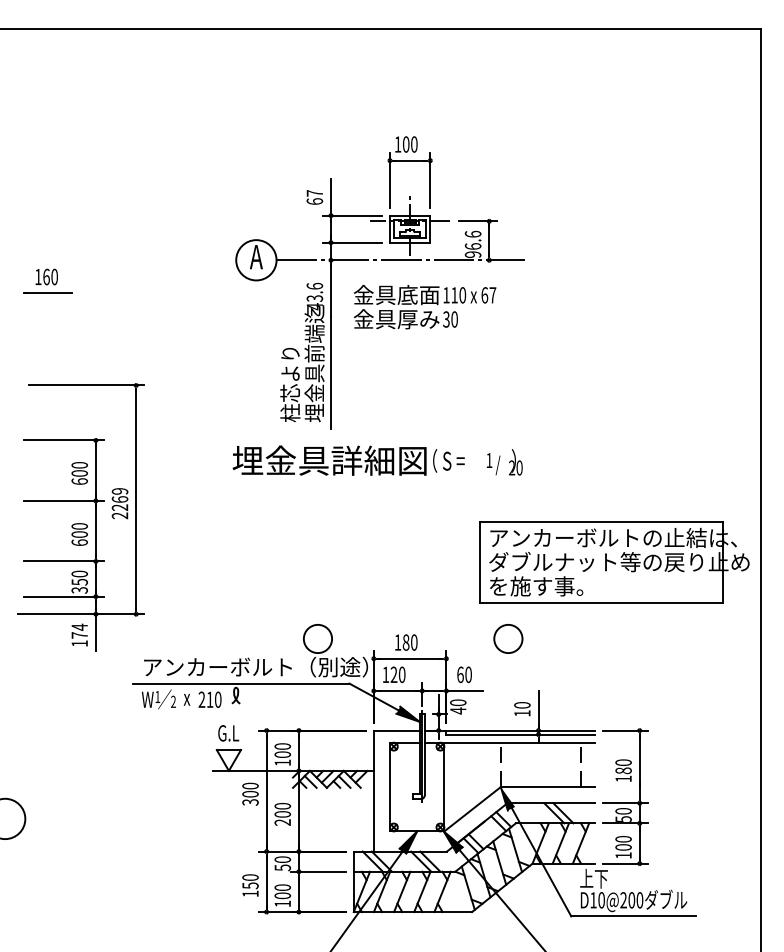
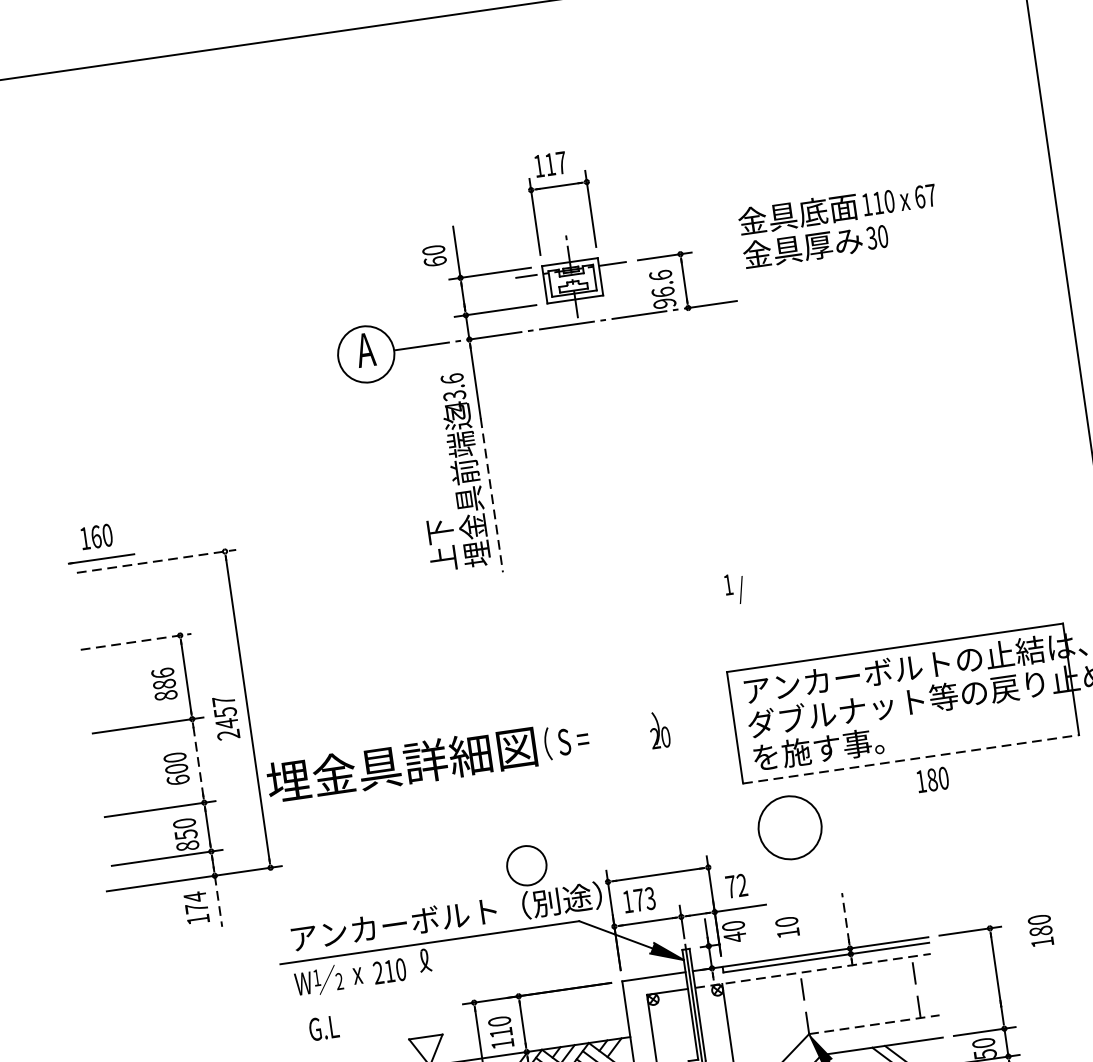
text: (410, 144) -> (556, 163), 100 -> 117
text: (314, 193) -> (433, 250), 67 -> 60
part: (47, 280) -> (98, 541), moved
text: (425, 307) -> (840, 225), moved
line: (331, 372) -> (492, 494), solid -> dashed
text: (290, 384) -> (438, 519), 柱芯より -> 上下
line: (86, 385) -> (156, 561), solid -> dashed
line: (64, 440) -> (136, 641), solid -> dashed
text: (377, 460) -> (467, 755), moved
text: (79, 472) -> (163, 683), 600 -> 886
text: (119, 499) -> (224, 712), 2269 -> 2457
line: (95, 530) -> (197, 760), solid -> dashed
text: (79, 590) -> (187, 846), 350 -> 850
line: (601, 602) -> (911, 758), solid -> dashed
line: (95, 633) -> (218, 902), solid -> dashed
circle: (508, 638) -> (790, 827), size x1.6
text: (406, 642) -> (932, 779), moved
text: (397, 674) -> (643, 899), 120 -> 173
text: (464, 674) -> (736, 885), 60 -> 72
line: (538, 708) -> (845, 917), solid -> dashed
text: (522, 709) -> (787, 927), moved
text: (228, 733) -> (323, 1028), moved
line: (510, 742) -> (813, 970), solid -> dashed
text: (282, 754) -> (500, 1032), 100 -> 110
text: (623, 770) -> (1040, 930), moved
line: (548, 787) -> (875, 1025), solid -> dashed

